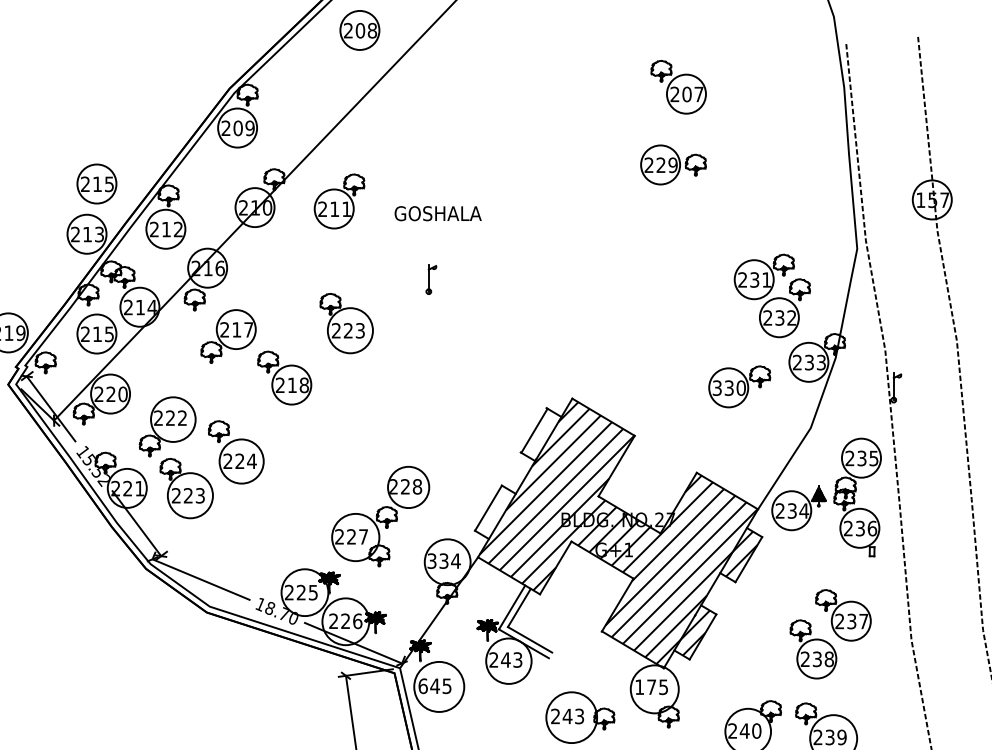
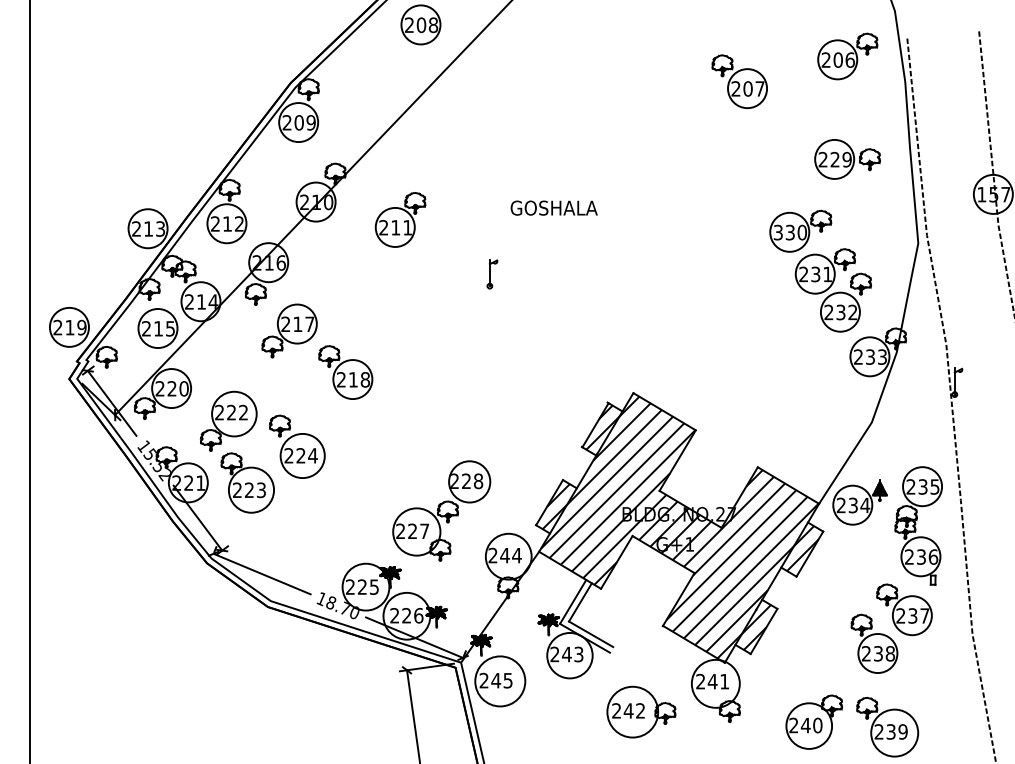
part: (786, 62) -> (847, 56), added
part: (673, 165) -> (847, 159), moved
part: (96, 184) -> (157, 178), removed
part: (339, 201) -> (400, 219), moved
text: (437, 213) -> (553, 207), moved
part: (346, 323) -> (407, 317), removed
part: (739, 386) -> (800, 230), moved
hatch: (541, 433) -> (602, 427), added
part: (857, 497) -> (918, 525), moved
hatch: (494, 512) -> (555, 506), added
text: (437, 561) -> (498, 555), 334 -> 244
text: (422, 686) -> (483, 680), 645 -> 245
text: (651, 687) -> (712, 681), 175 -> 241
text: (579, 716) -> (640, 710), 243 -> 242

